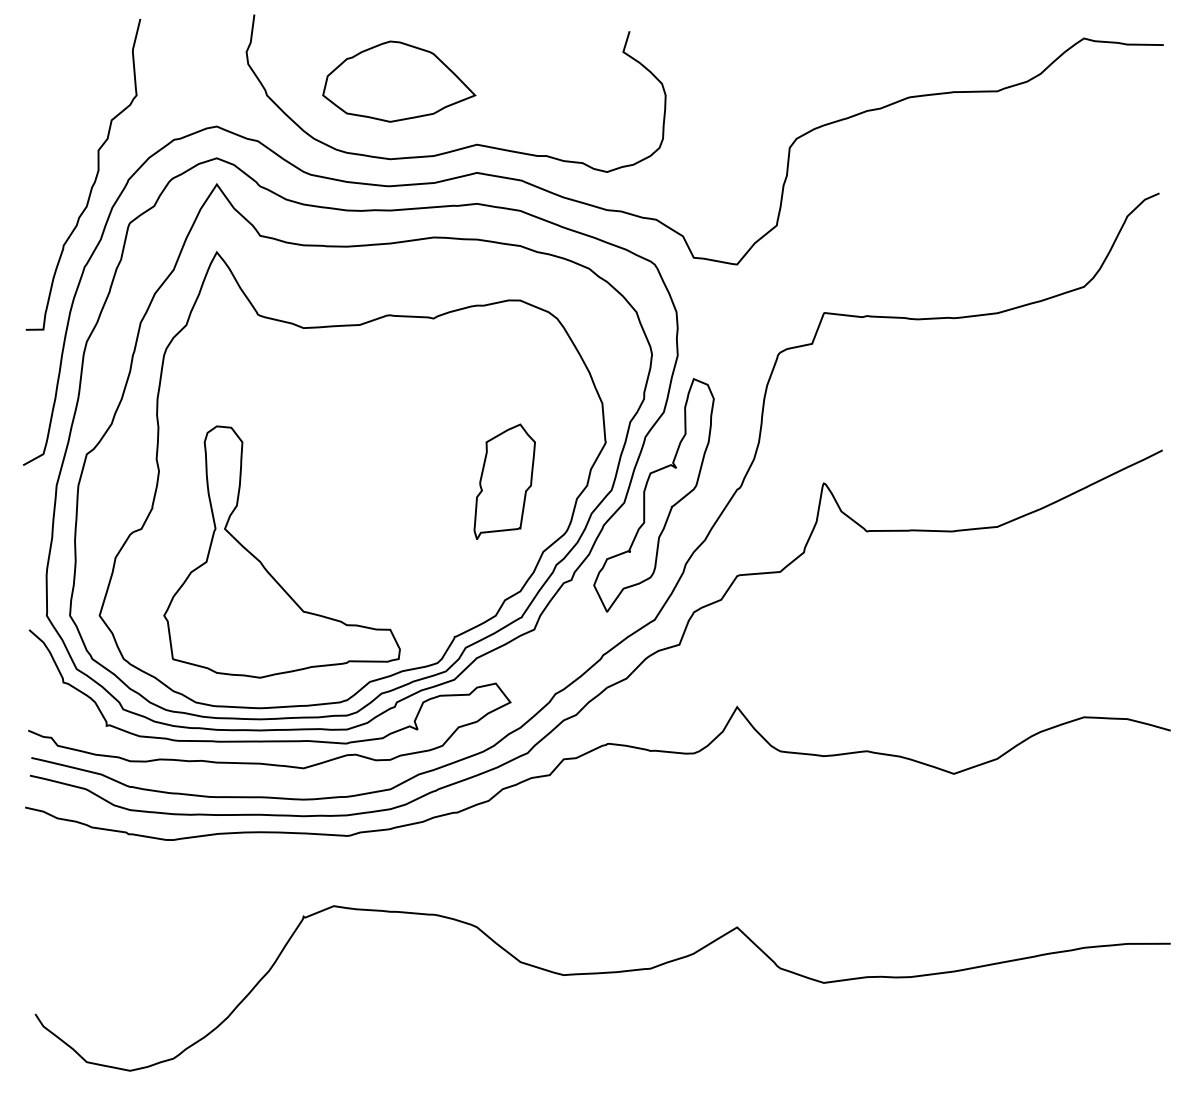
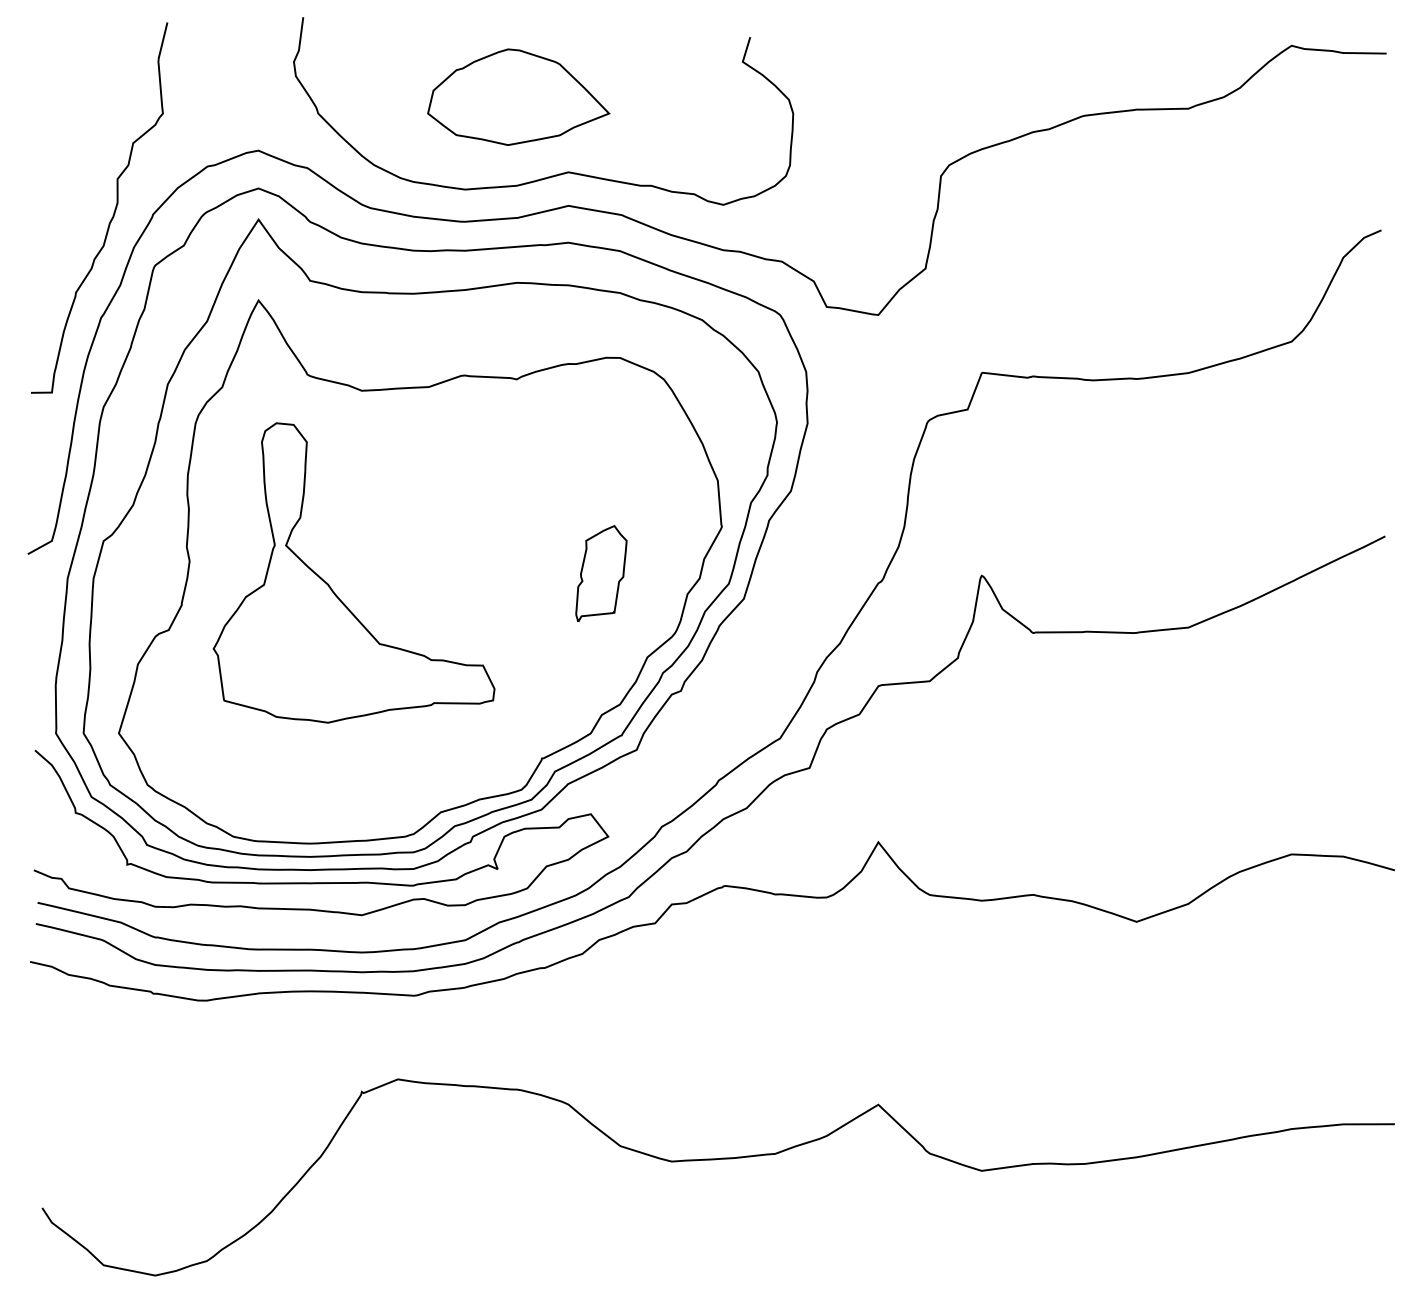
part: (399, 81) -> (519, 96), moved
part: (504, 481) -> (601, 573), size x0.7
part: (653, 495) -> (778, 590), removed
part: (263, 564) -> (331, 587), moved

